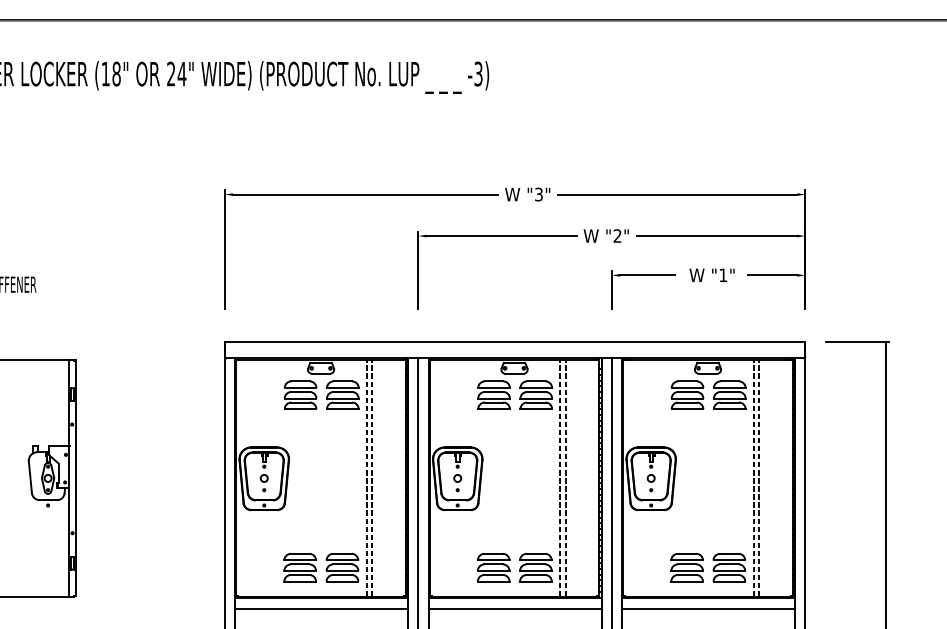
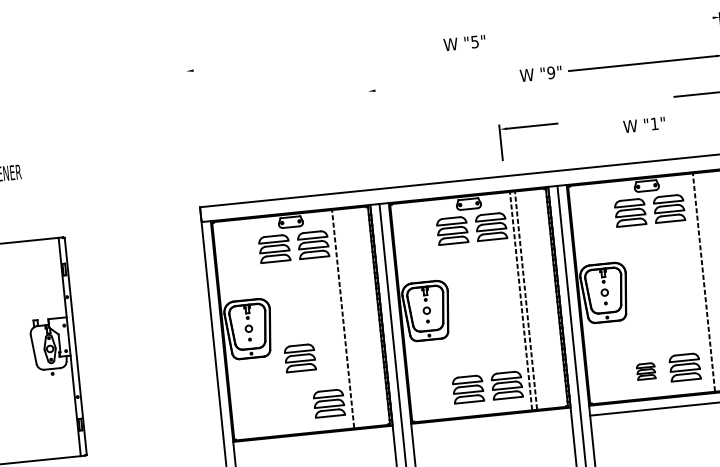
text: (538, 193) -> (474, 41), "3" -> "5"
line: (365, 194) -> (315, 58), removed
line: (677, 194) -> (602, 29), removed
text: (617, 235) -> (551, 72), "2" -> "9"
line: (501, 236) -> (444, 84), removed
line: (224, 249) -> (190, 121), removed
line: (418, 269) -> (371, 122), removed
text: (711, 274) -> (643, 124), moved
part: (643, 275) -> (528, 126), moved
line: (372, 478) -> (348, 318), removed
line: (753, 478) -> (698, 283), removed
part: (299, 567) -> (299, 358), moved
part: (686, 567) -> (645, 371), size x0.6
line: (321, 609) -> (313, 443), removed
line: (514, 609) -> (491, 425), removed

